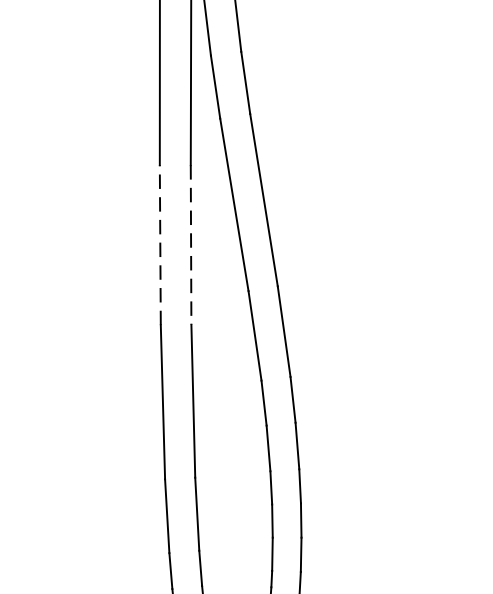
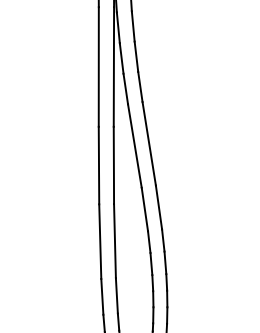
line: (161, 245) -> (99, 165), dashed -> solid
line: (190, 245) -> (113, 165), dashed -> solid

